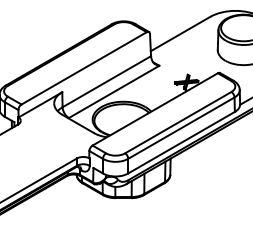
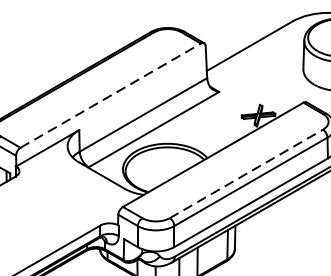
line: (84, 68) -> (111, 95), solid -> dashed
line: (178, 122) -> (246, 173), solid -> dashed

